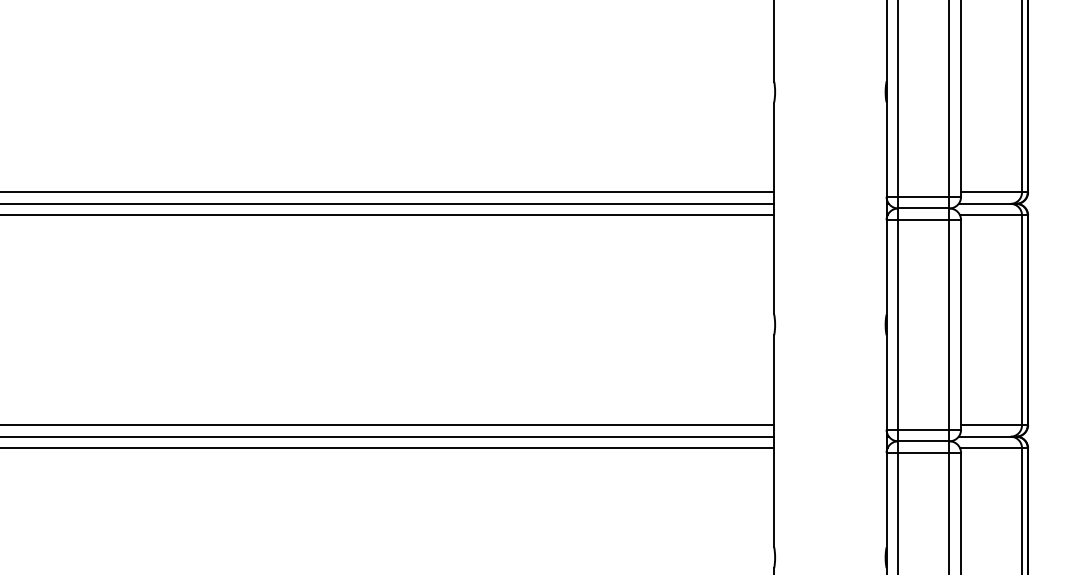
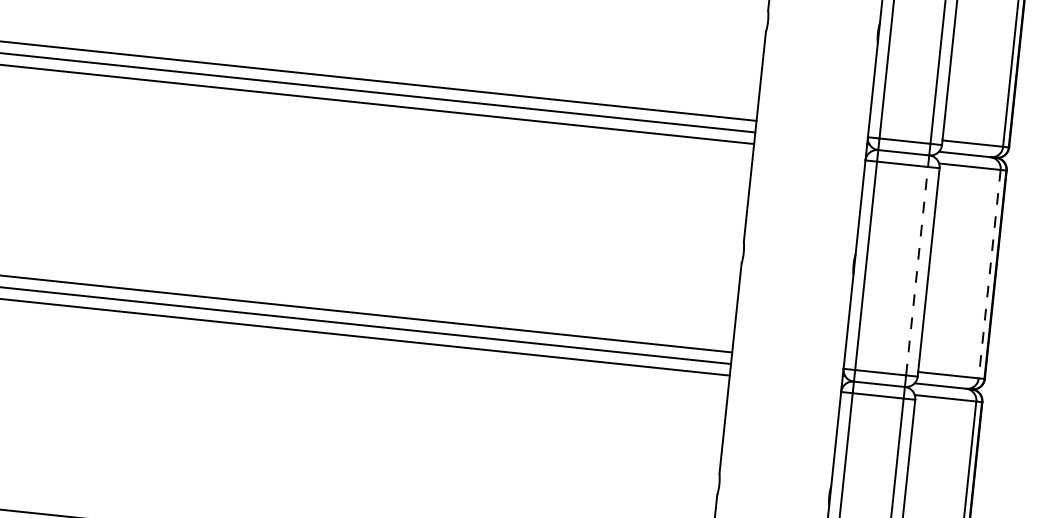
line: (1021, 320) -> (989, 274), solid -> dashed
line: (949, 324) -> (917, 270), solid -> dashed

